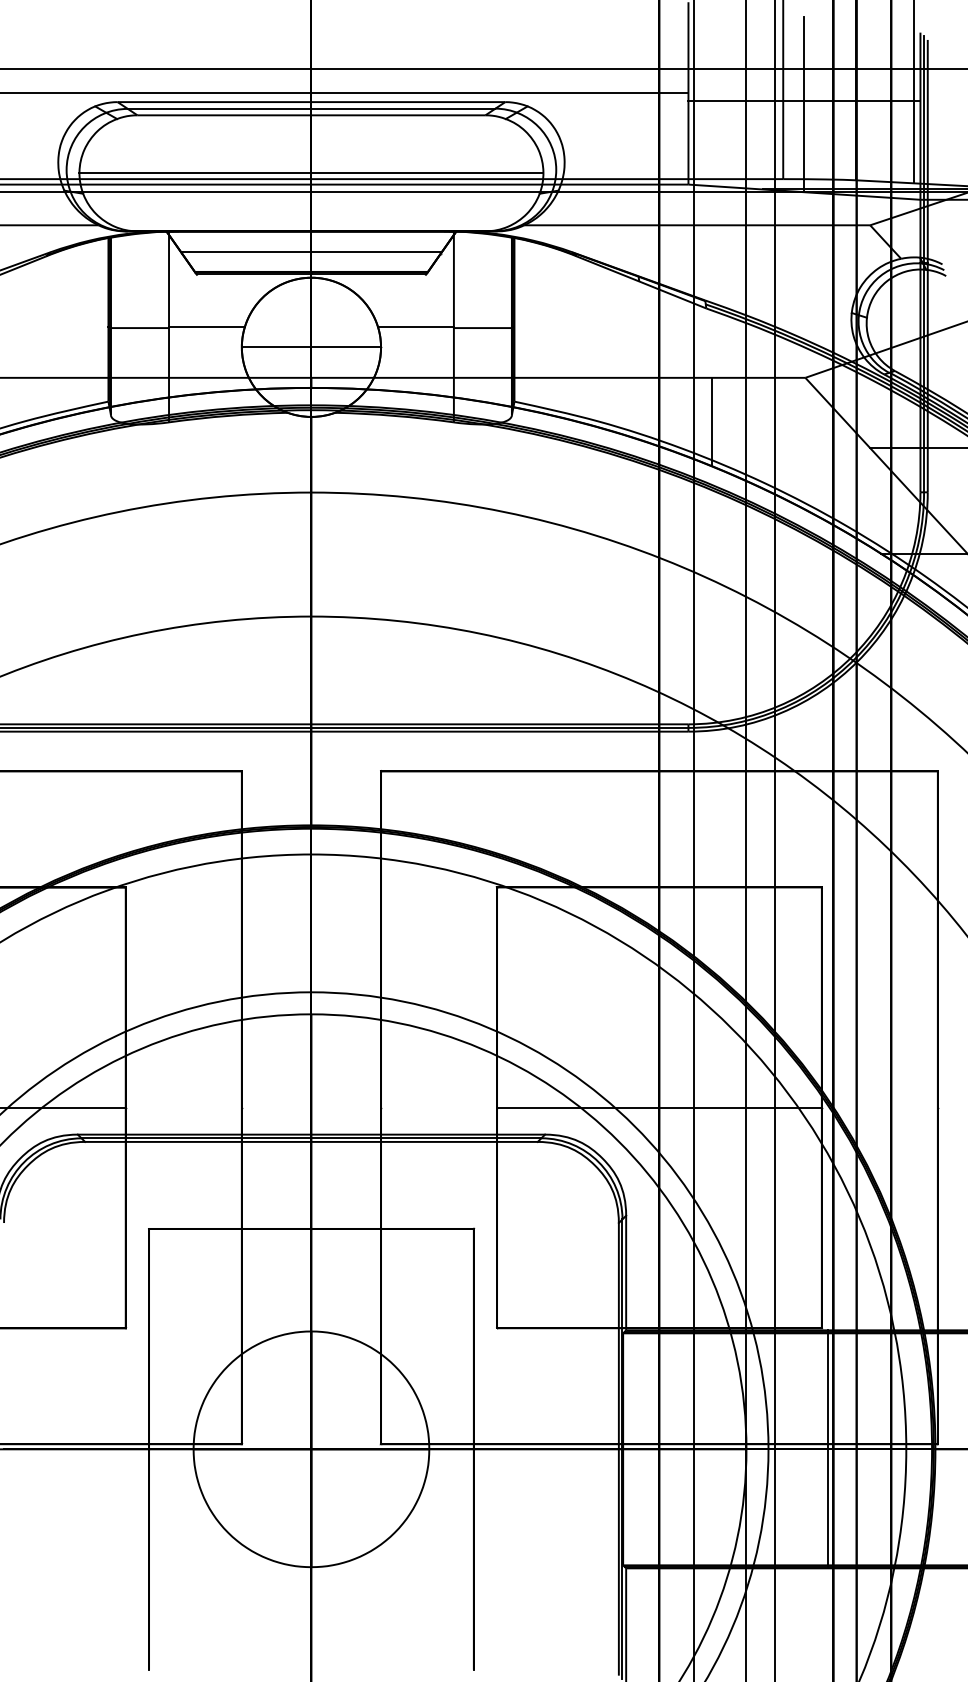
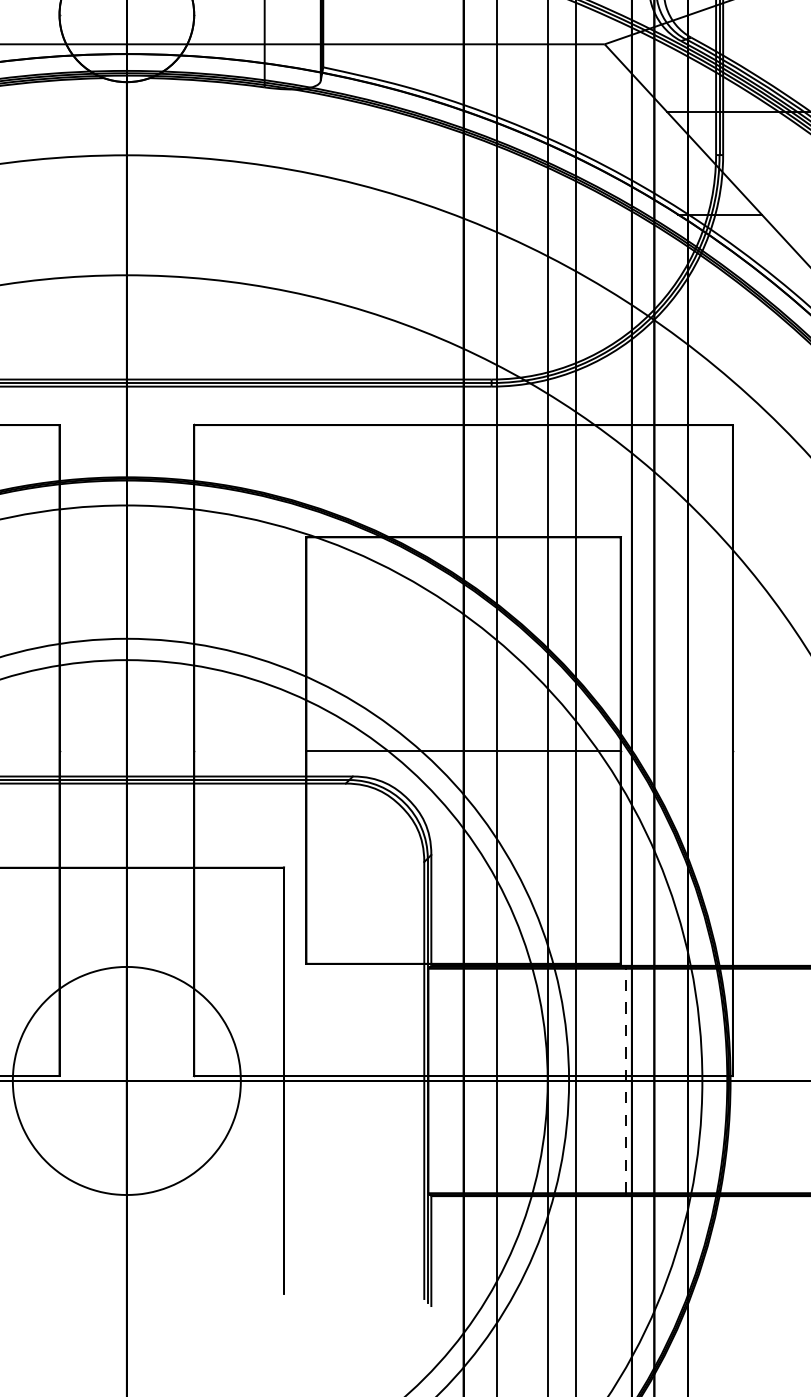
line: (311, 347) -> (126, 14), removed
line: (711, 421) -> (513, 86), removed
line: (827, 1449) -> (626, 1081), solid -> dashed

